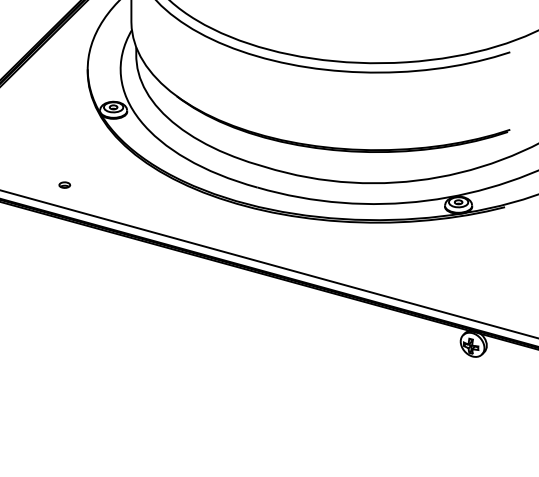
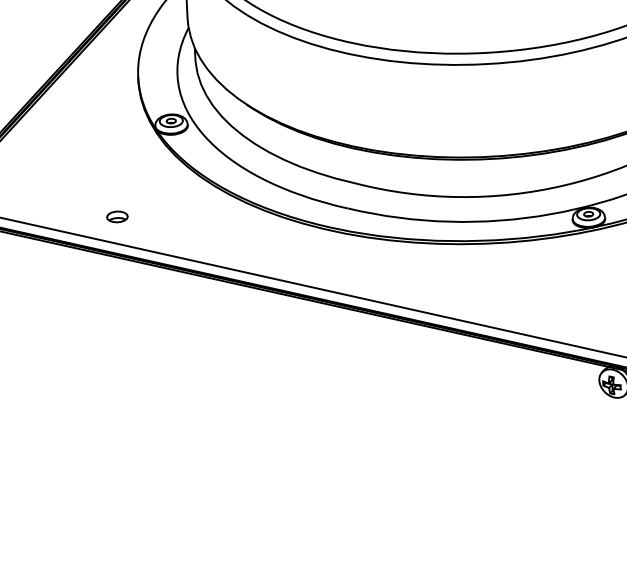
part: (64, 184) -> (117, 216), size x1.6

